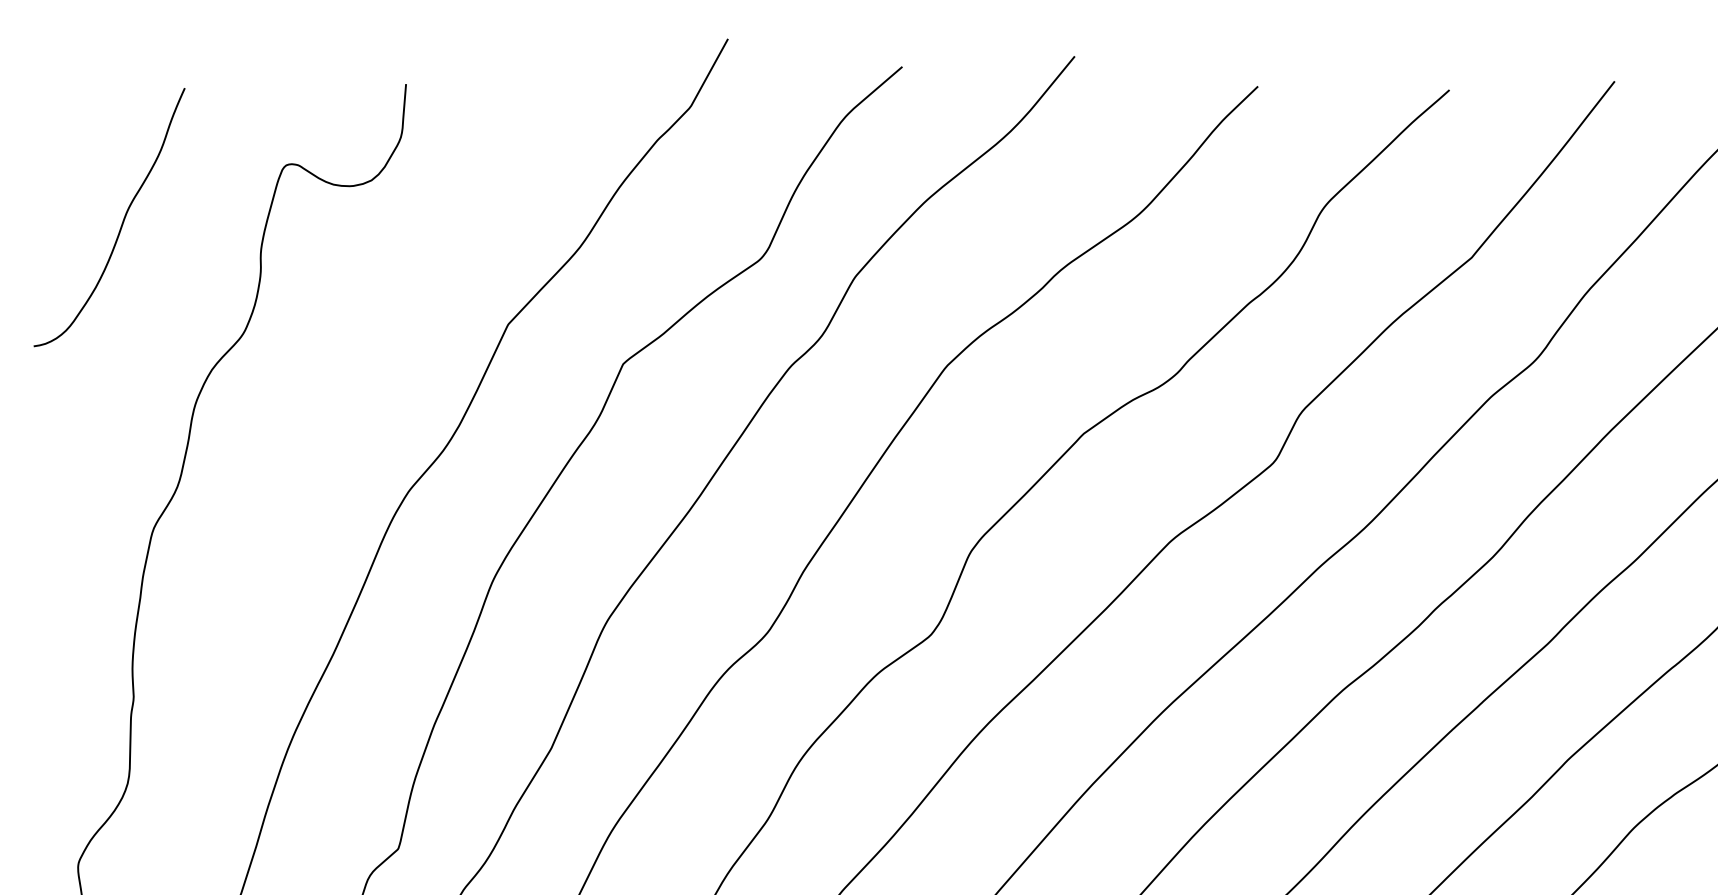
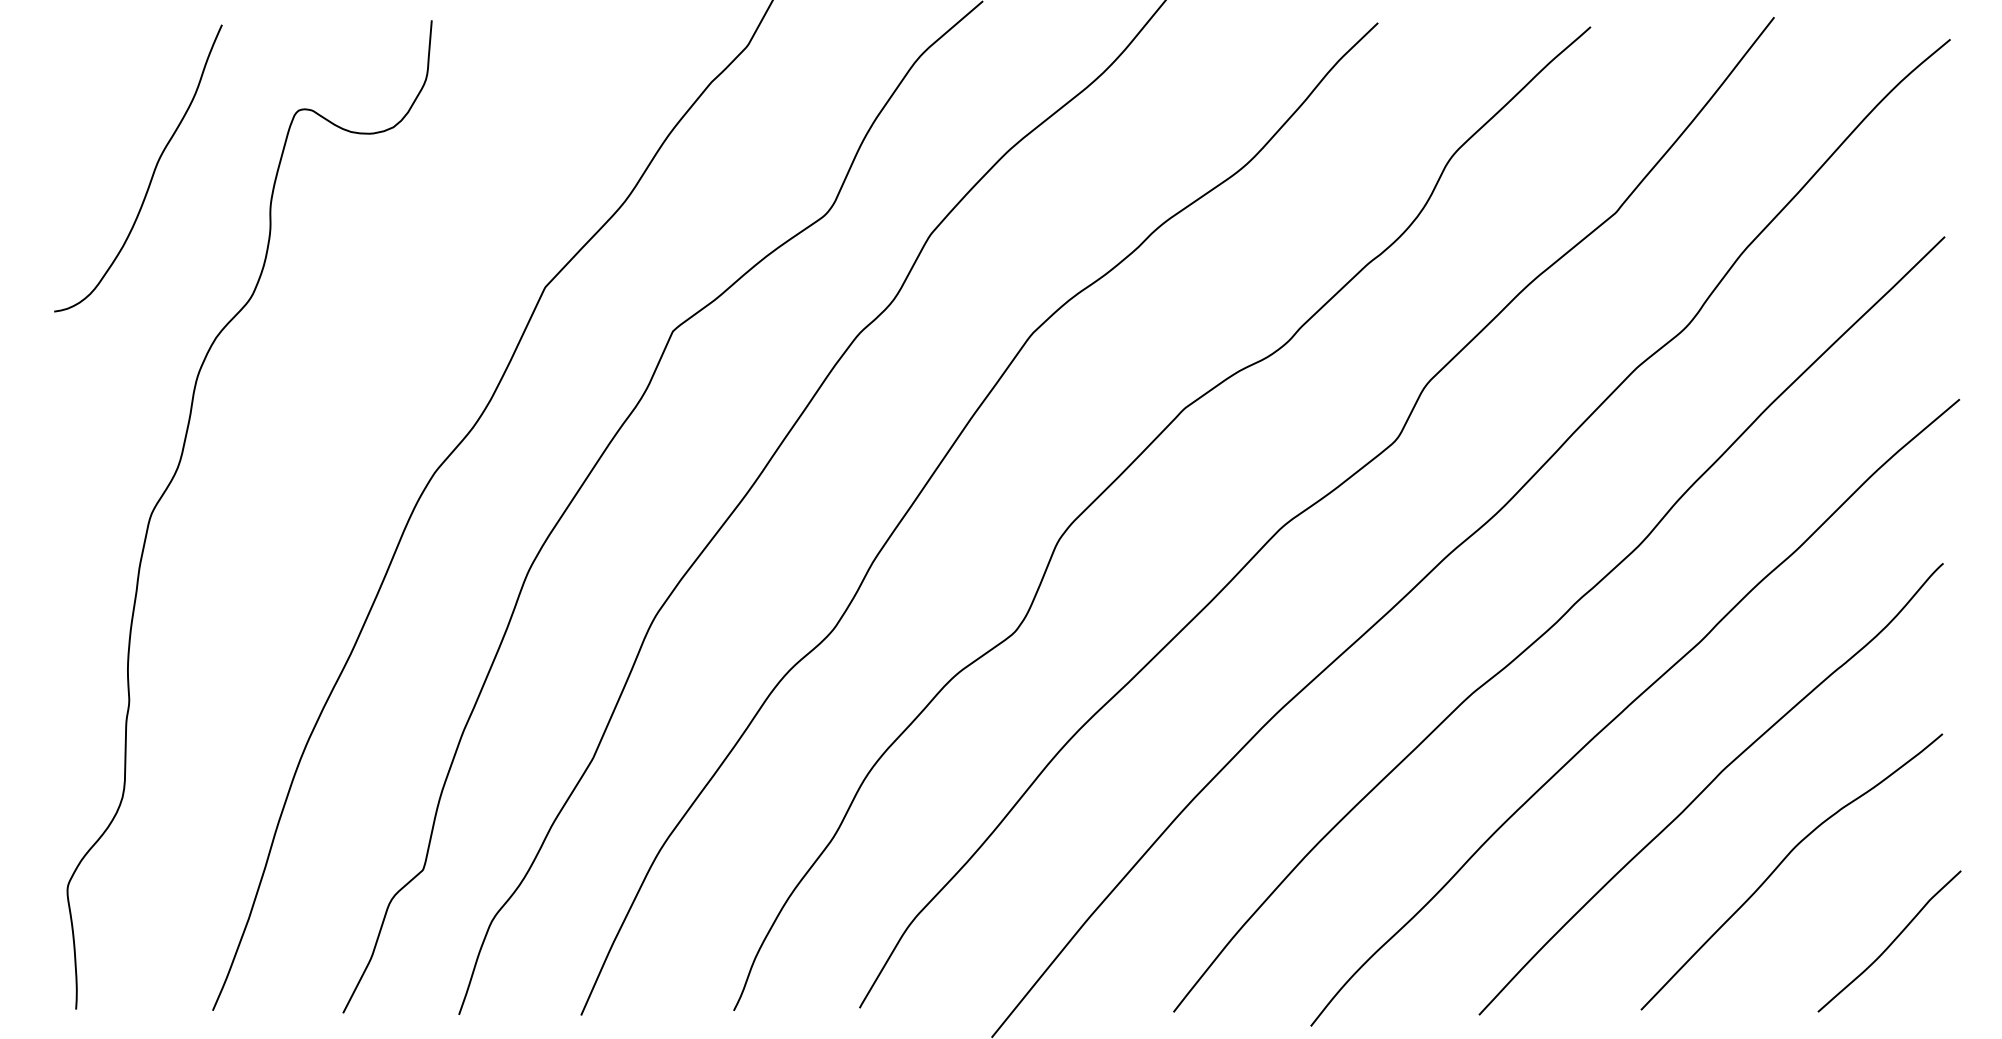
curve: (122, 221) -> (152, 173), moved

